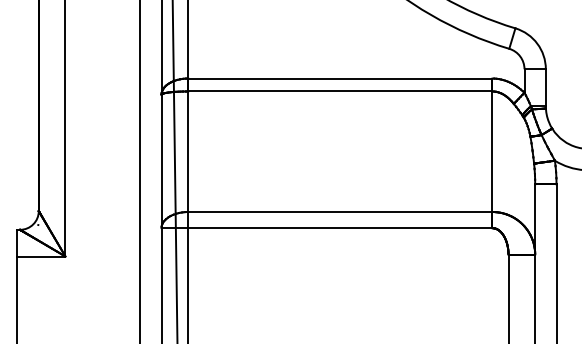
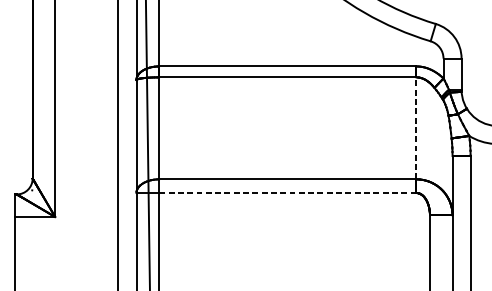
line: (492, 151) -> (416, 128), solid -> dashed
line: (339, 228) -> (287, 193), solid -> dashed

